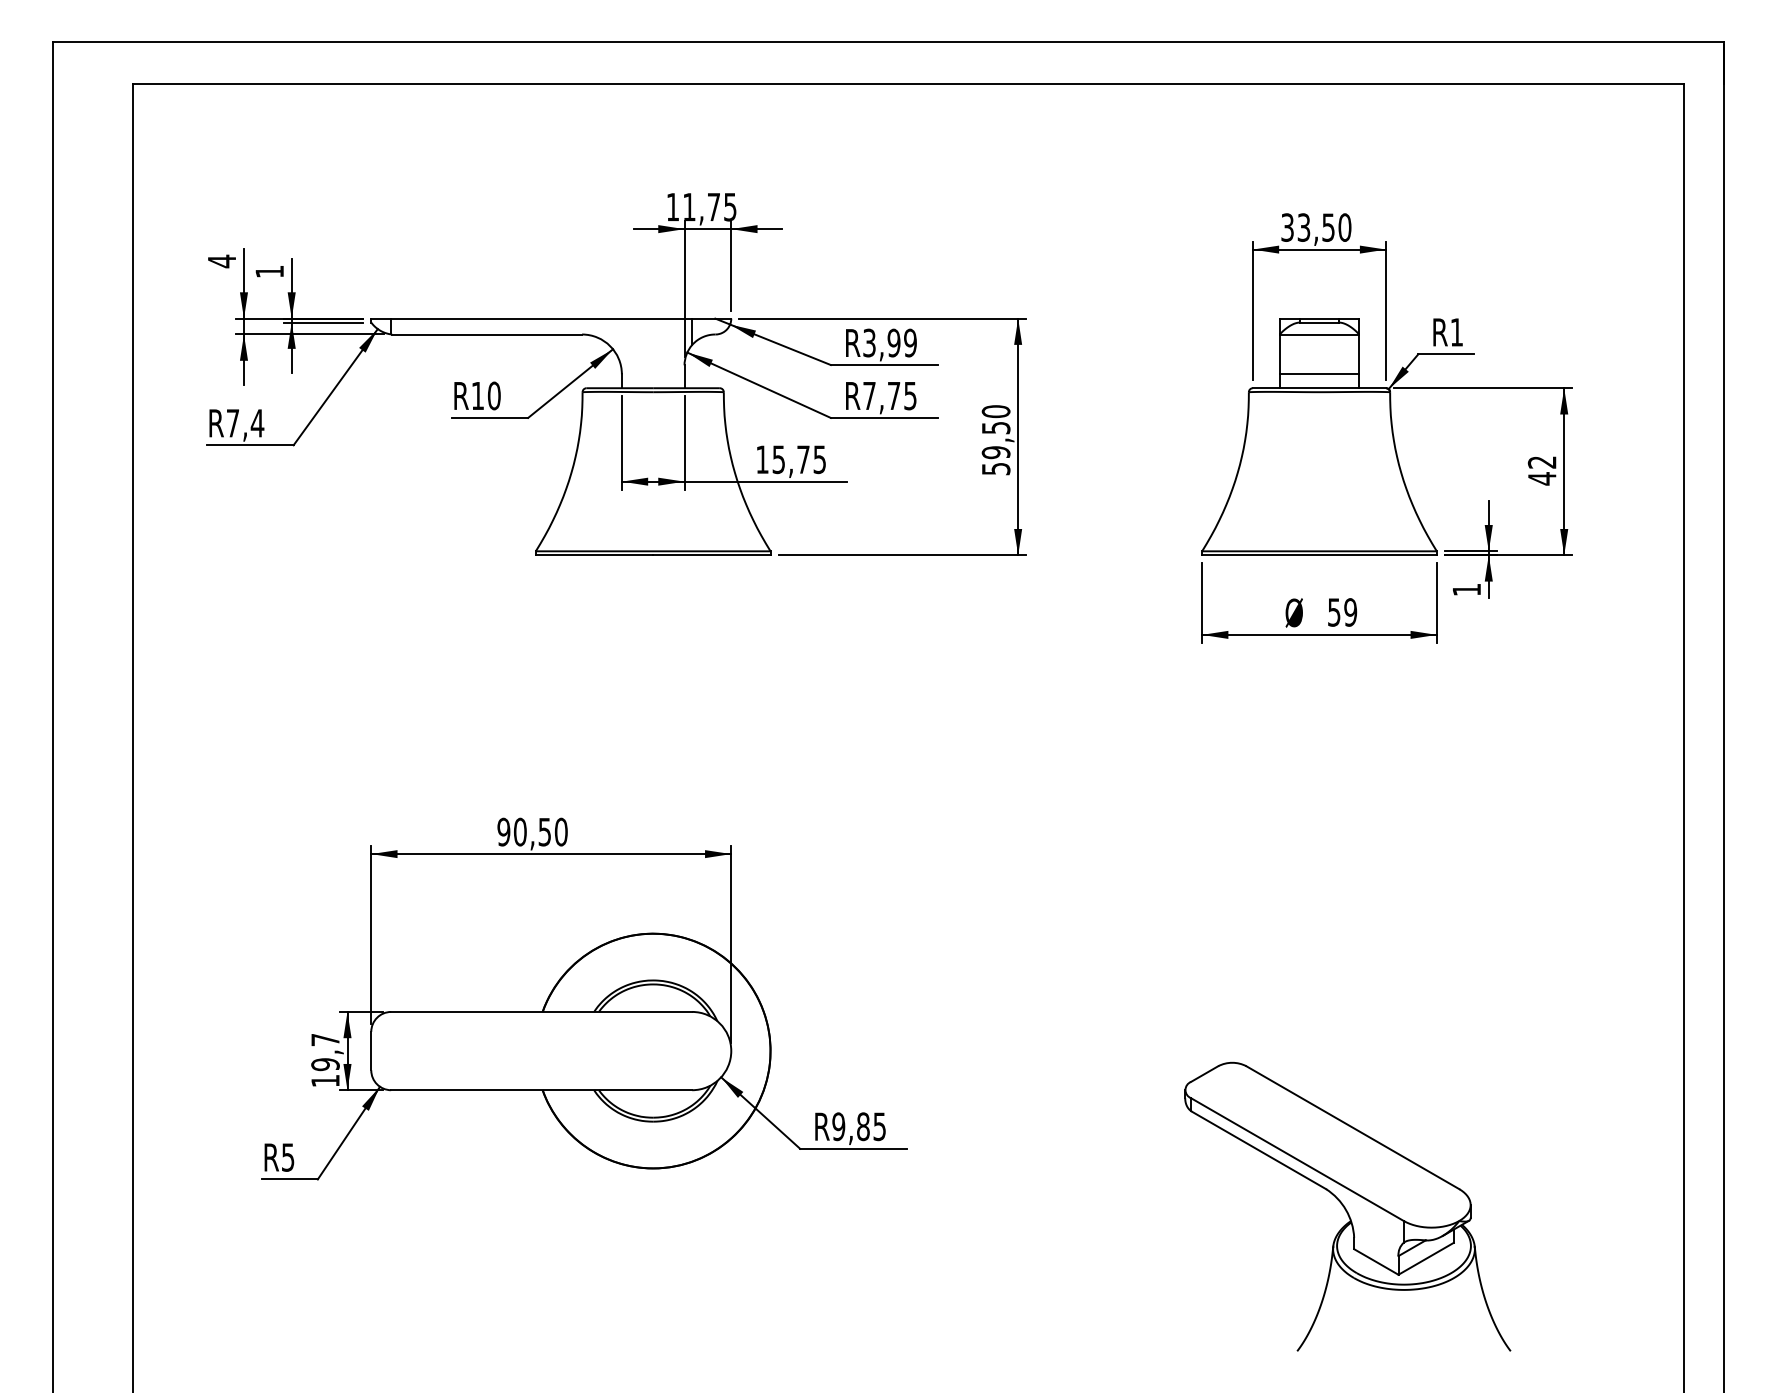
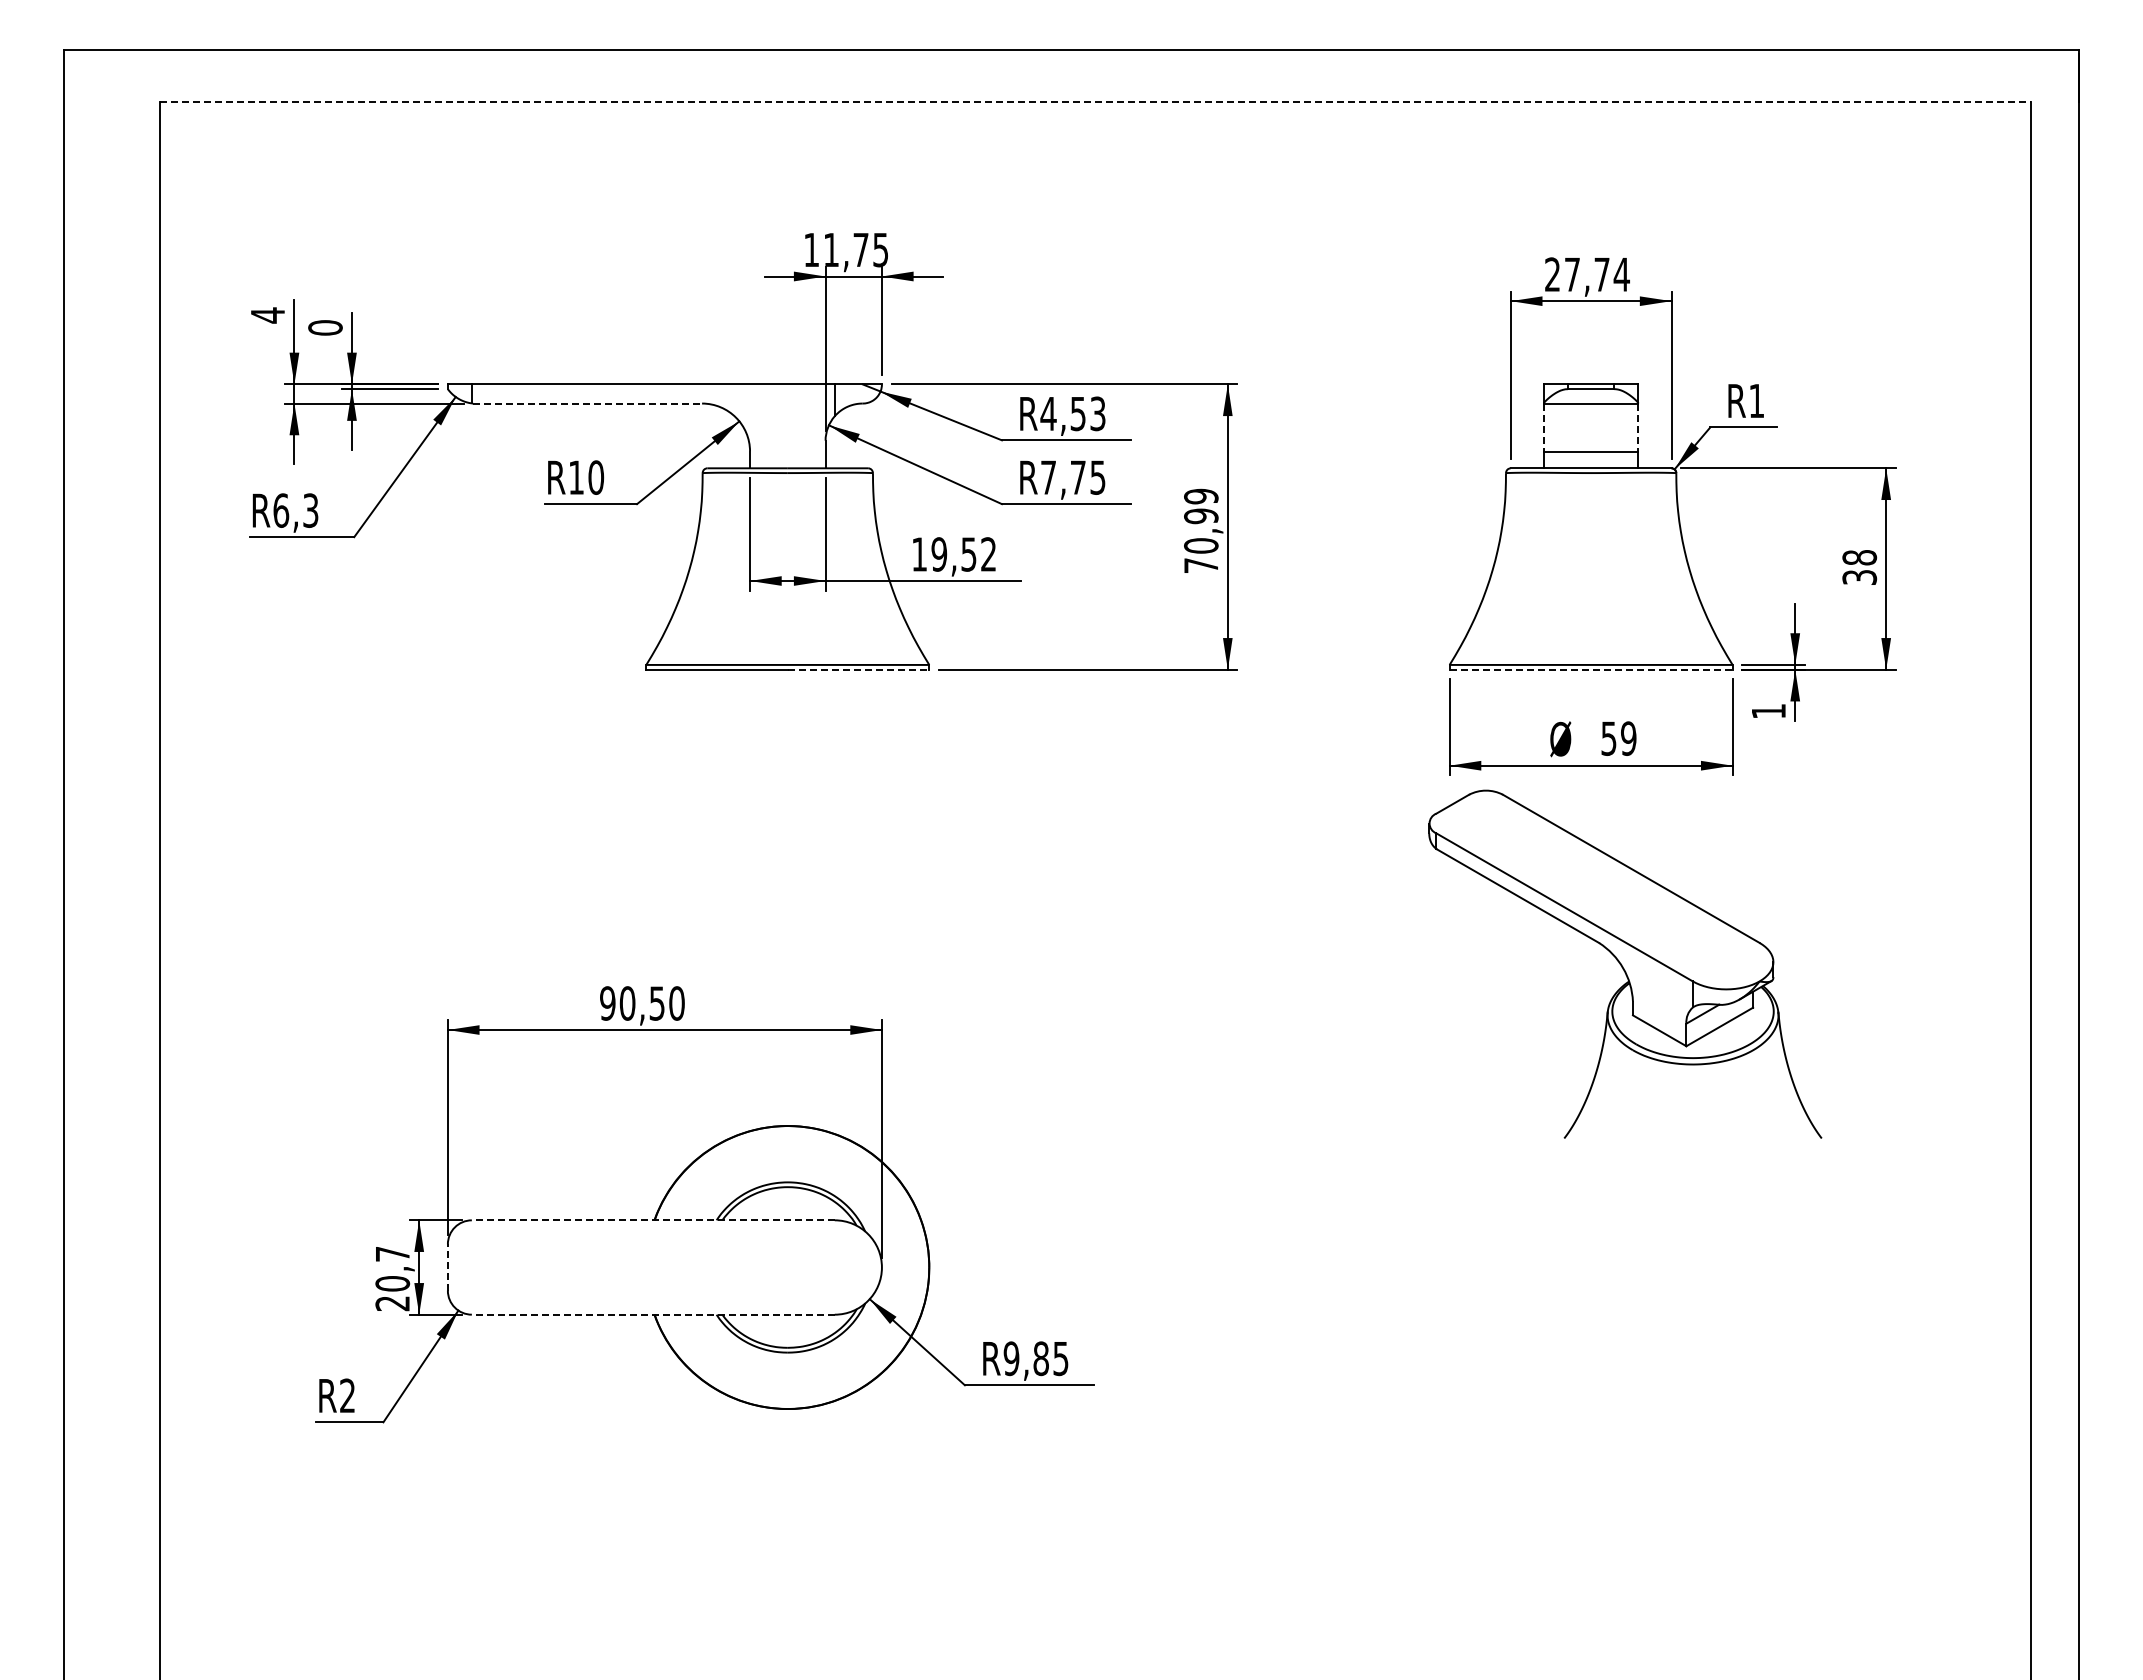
line: (908, 83) -> (1095, 101), solid -> dashed
text: (1316, 227) -> (1587, 274), 33,50 -> 27,74
text: (269, 271) -> (325, 327), 1 -> 0
line: (487, 334) -> (588, 403), solid -> dashed
text: (889, 342) -> (1072, 413), R3,99 -> R4,53
line: (1279, 354) -> (1543, 427), solid -> dashed
line: (1358, 354) -> (1638, 427), solid -> dashed
text: (244, 423) -> (295, 510), R7,4 -> R6,3
text: (996, 439) -> (1201, 530), 59,50 -> 70,99
text: (798, 459) -> (963, 554), 15,75 -> 19,52
text: (1542, 470) -> (1859, 567), 42 -> 38
line: (711, 555) -> (858, 669), solid -> dashed
line: (1319, 555) -> (1591, 669), solid -> dashed
line: (540, 1012) -> (652, 1220), solid -> dashed
line: (370, 1051) -> (447, 1267), solid -> dashed
text: (325, 1072) -> (392, 1293), 19,7 -> 20,7
line: (540, 1090) -> (652, 1314), solid -> dashed
text: (288, 1157) -> (347, 1395), R5 -> R2
part: (1347, 1206) -> (1625, 963), moved

